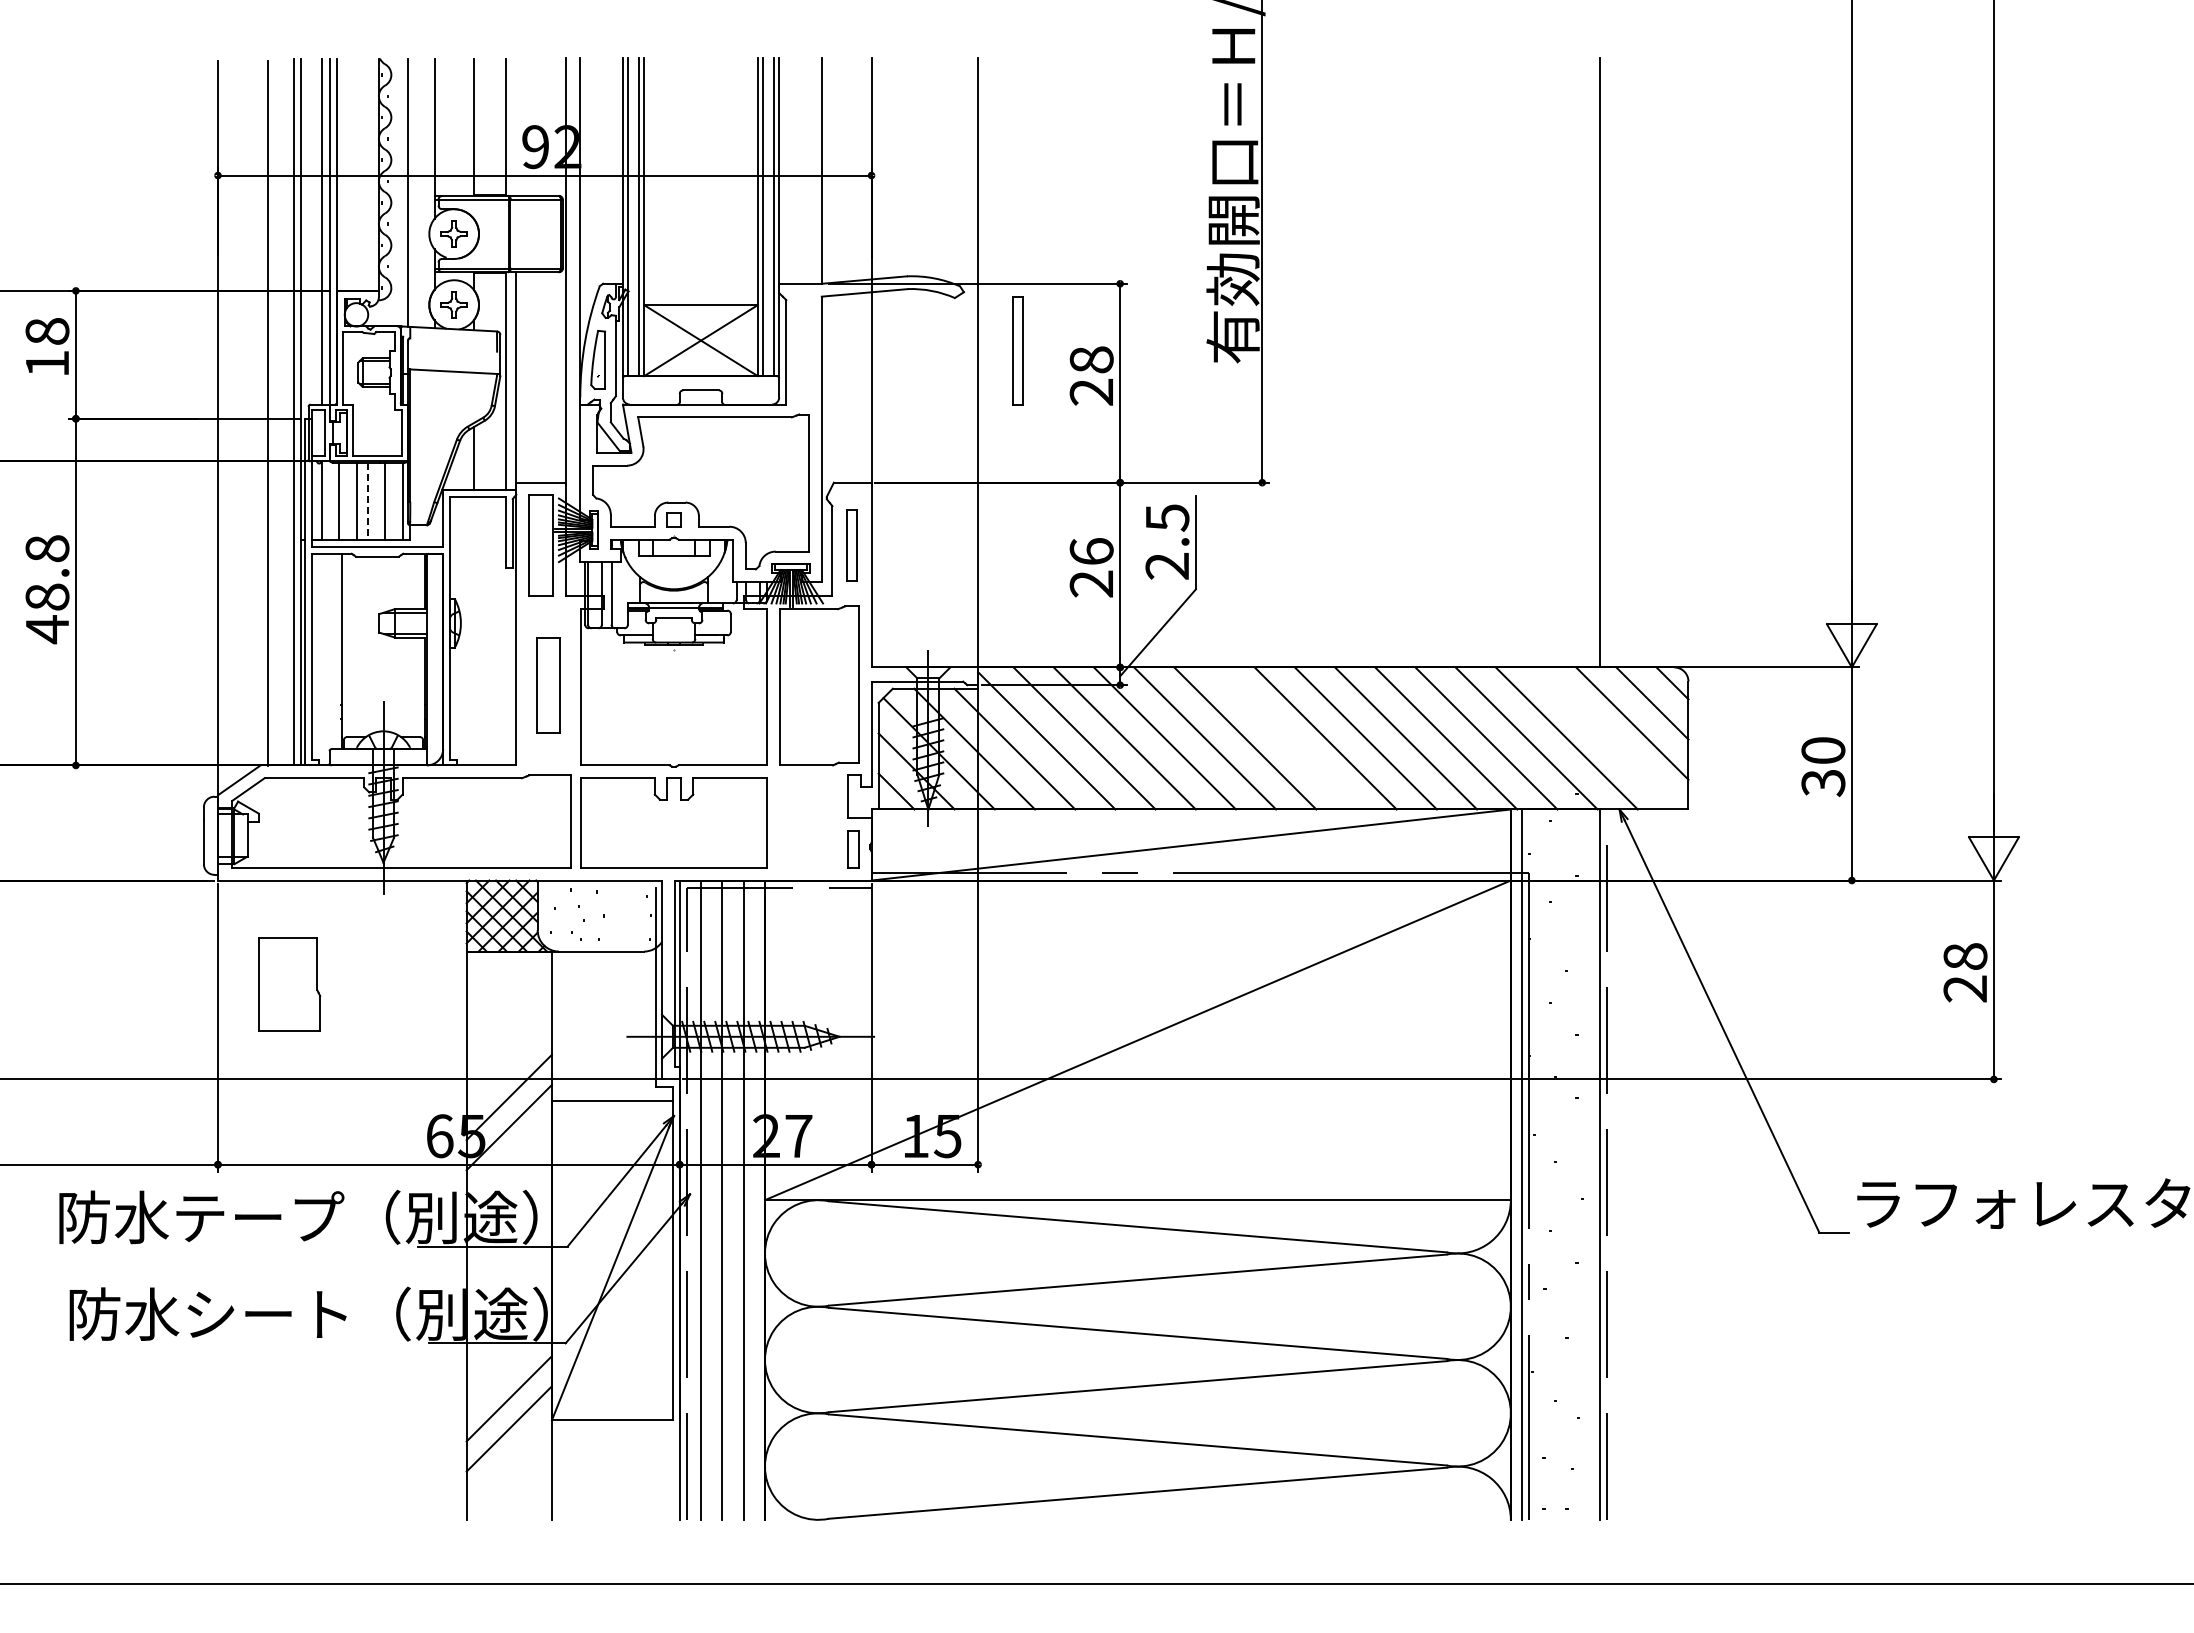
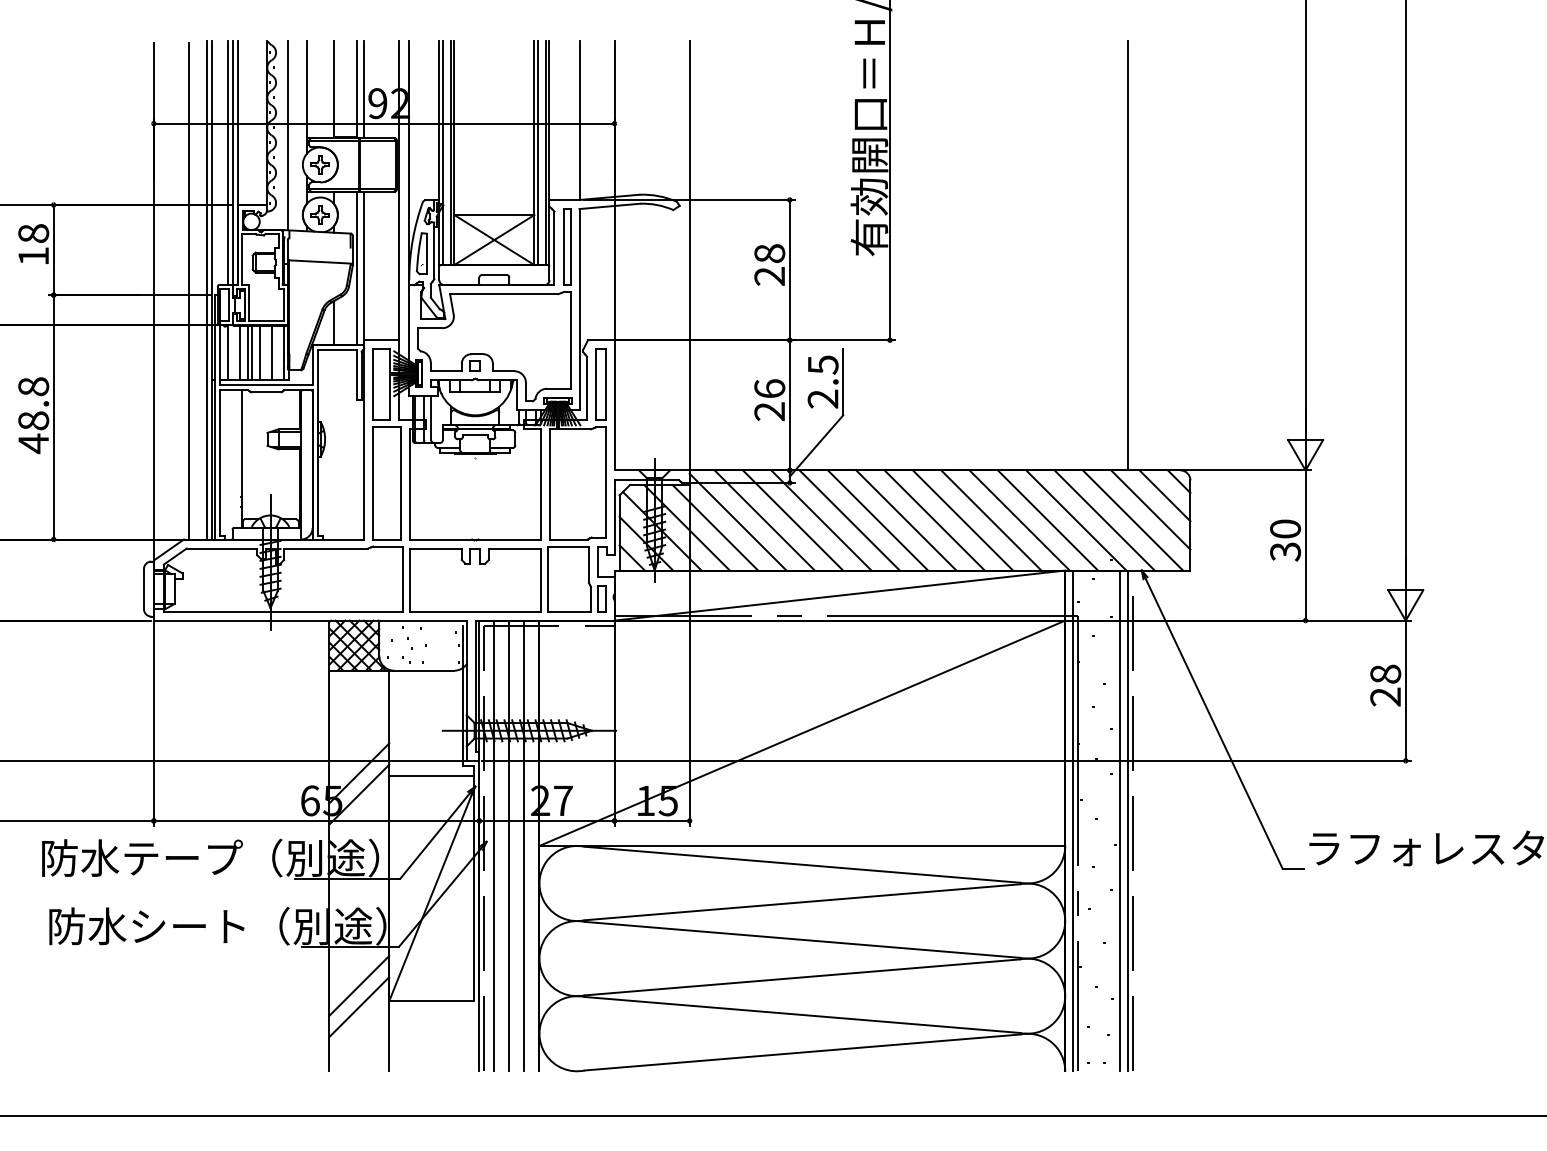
line: (516, 127) -> (364, 89), added
part: (1017, 350) -> (566, 247), moved
line: (350, 500) -> (247, 352), added
line: (367, 501) -> (259, 353), dashed -> solid
part: (851, 545) -> (600, 384), size x1.43
part: (548, 685) -> (386, 483), size x1.67
line: (1285, 738) -> (906, 520), added
line: (1606, 738) -> (1132, 520), added
part: (289, 984) -> (569, 579), moved
line: (1589, 1164) -> (1120, 820), added

